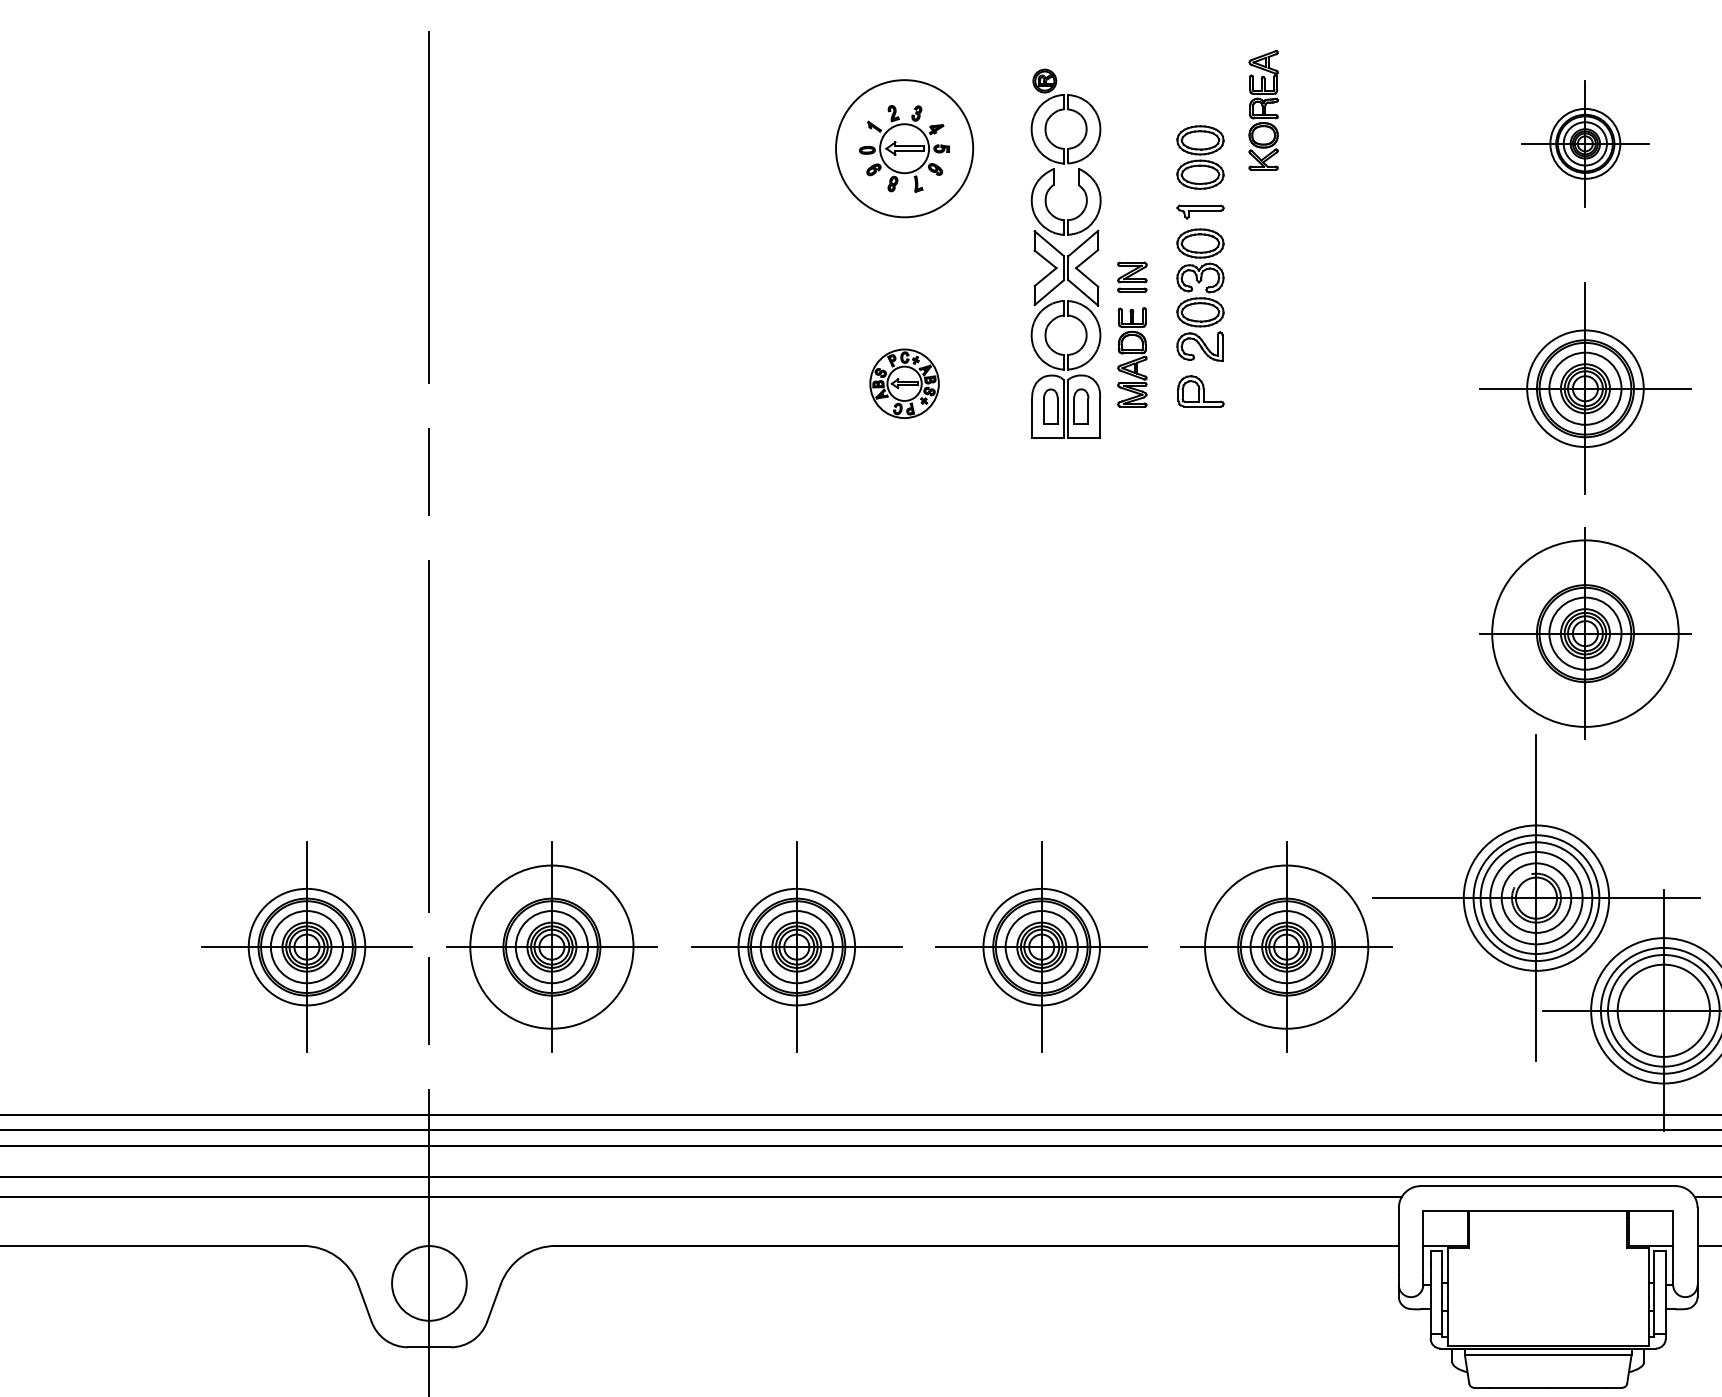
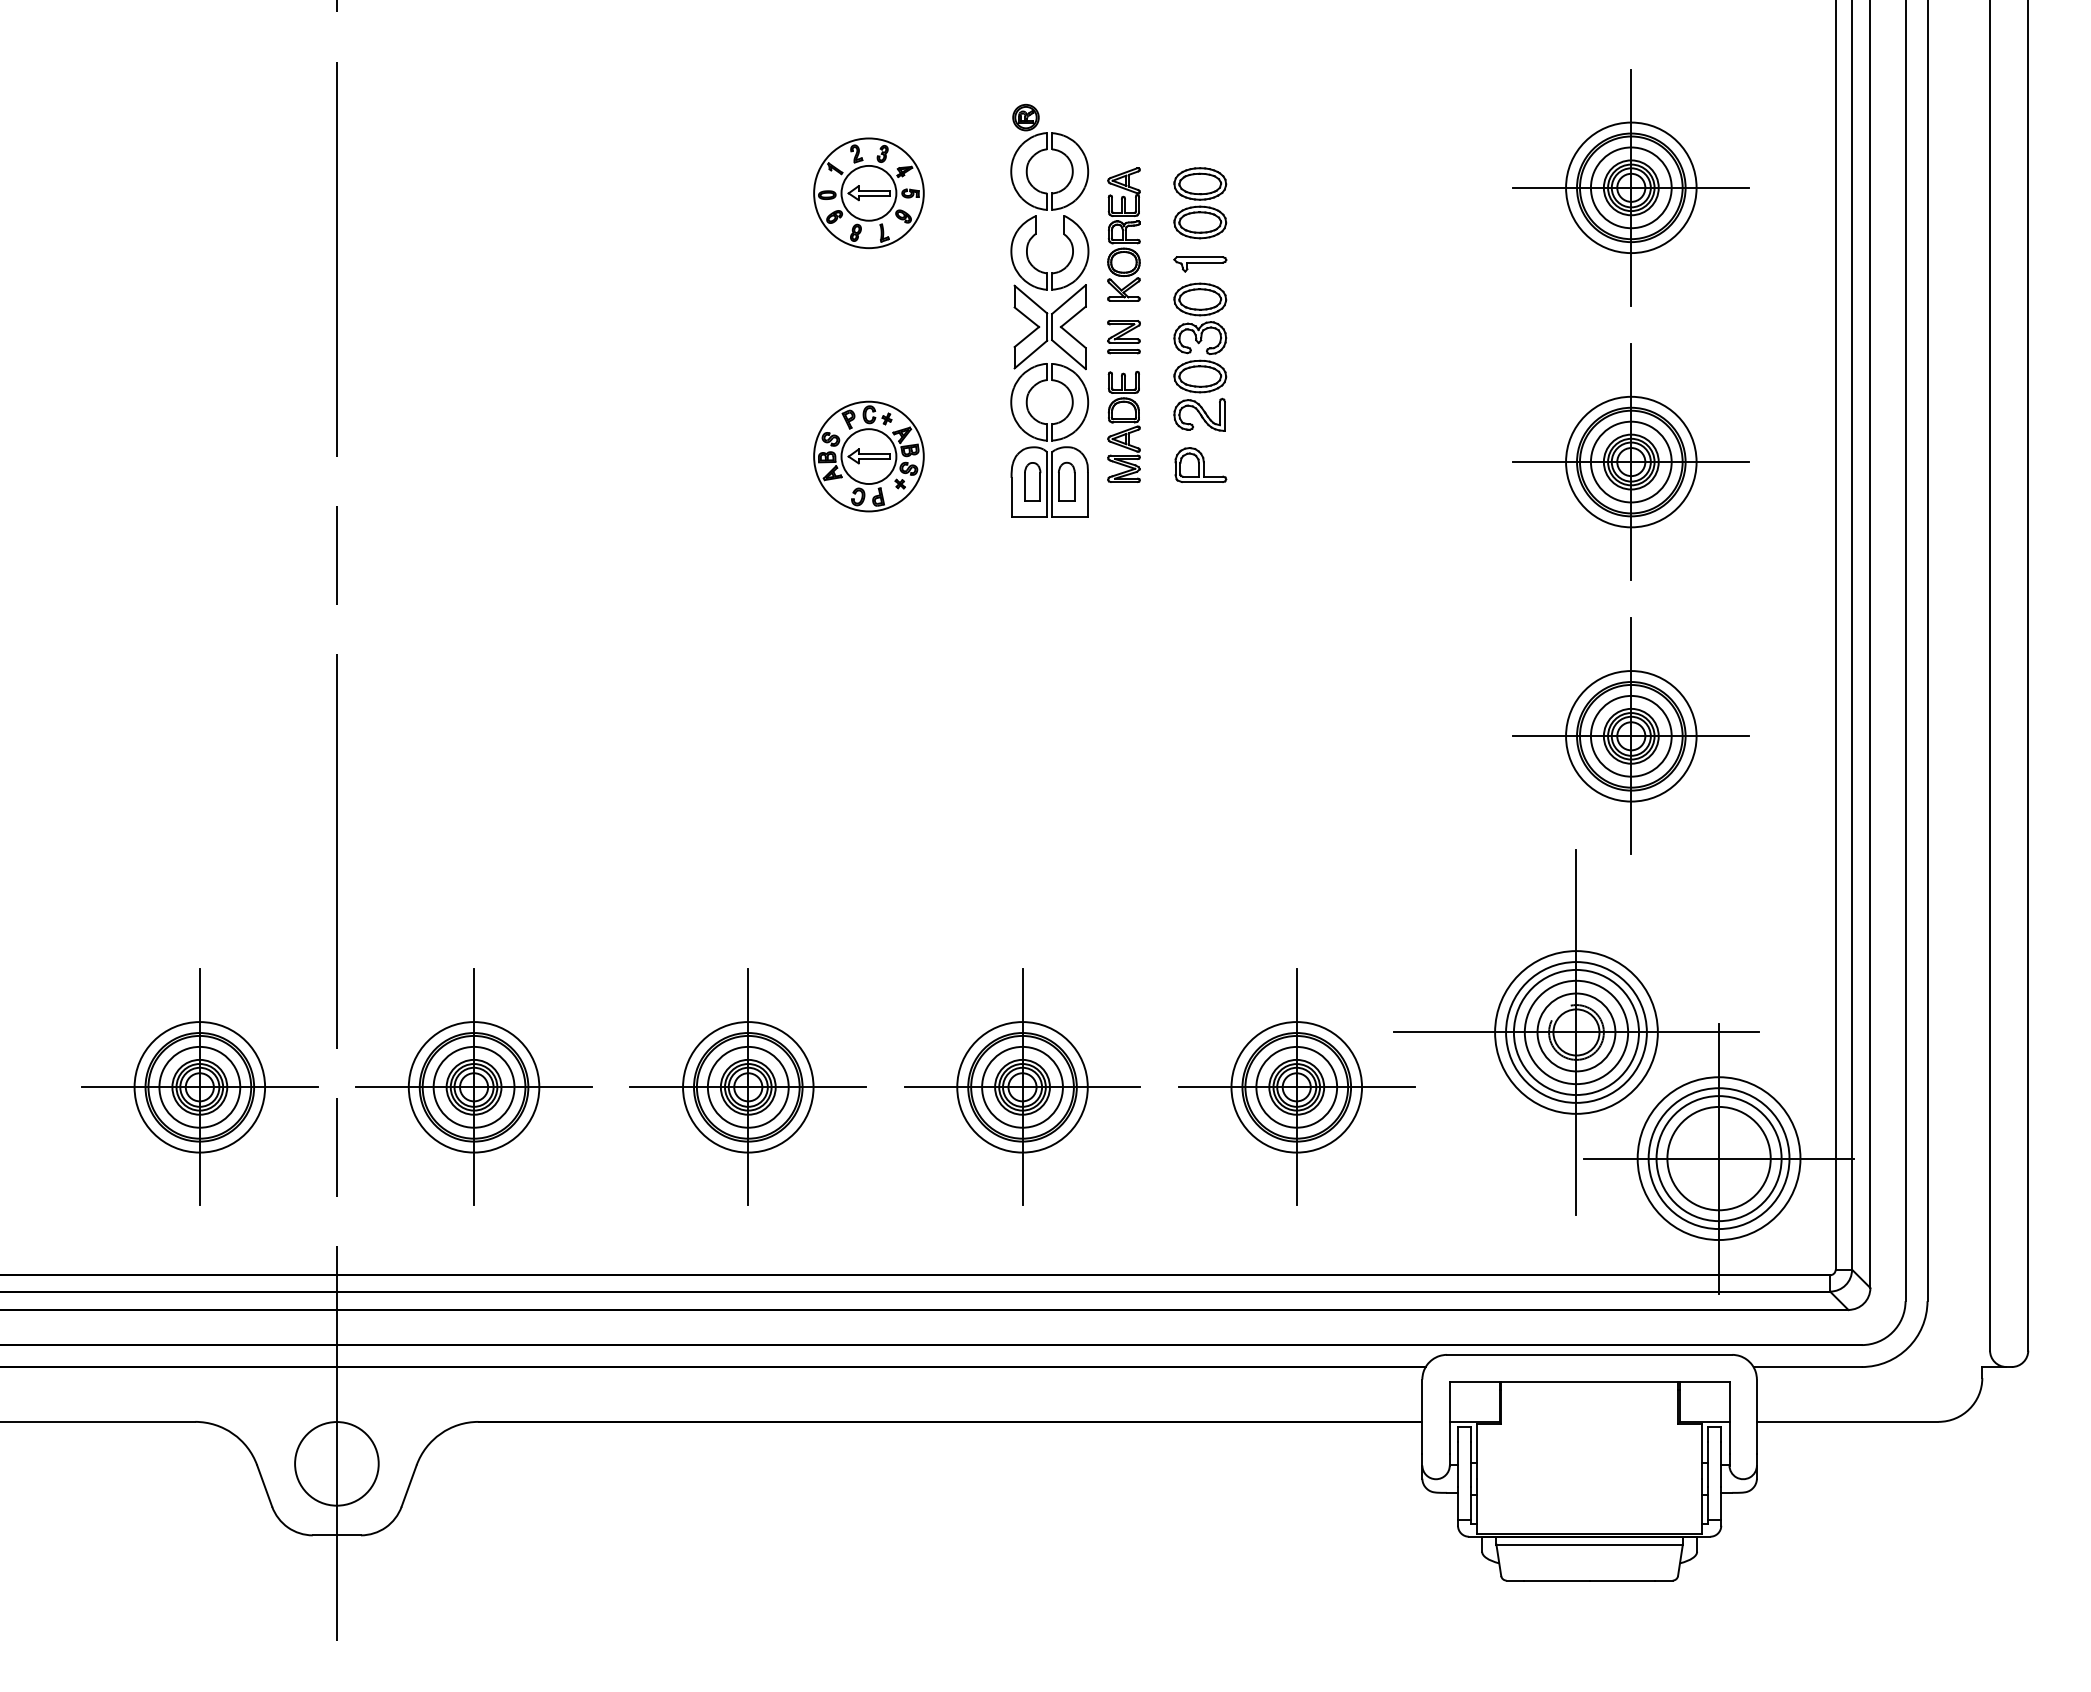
part: (1263, 110) -> (1123, 234), moved
part: (1584, 143) -> (1630, 187), size x1.67
circle: (904, 148) -> (868, 193), size x0.71
part: (904, 383) -> (868, 456), size x1.43
circle: (1585, 633) -> (1631, 736), size x0.62
circle: (551, 947) -> (473, 1087), size x0.71
circle: (1286, 947) -> (1296, 1087), size x0.71

